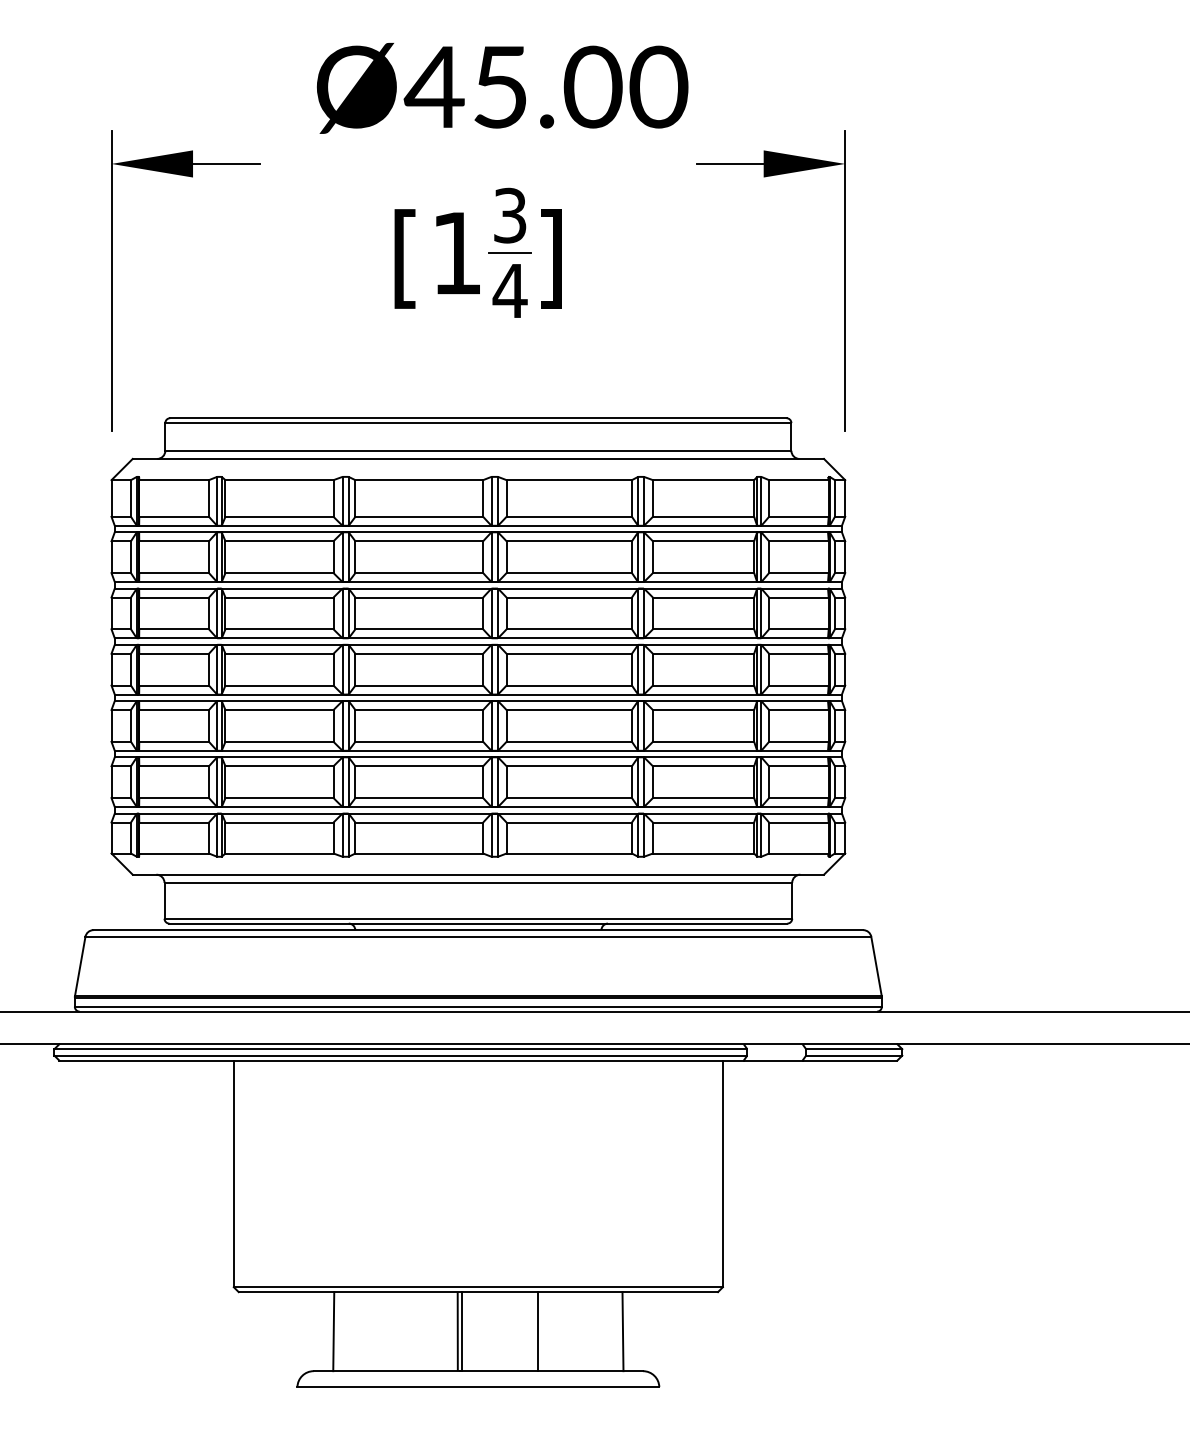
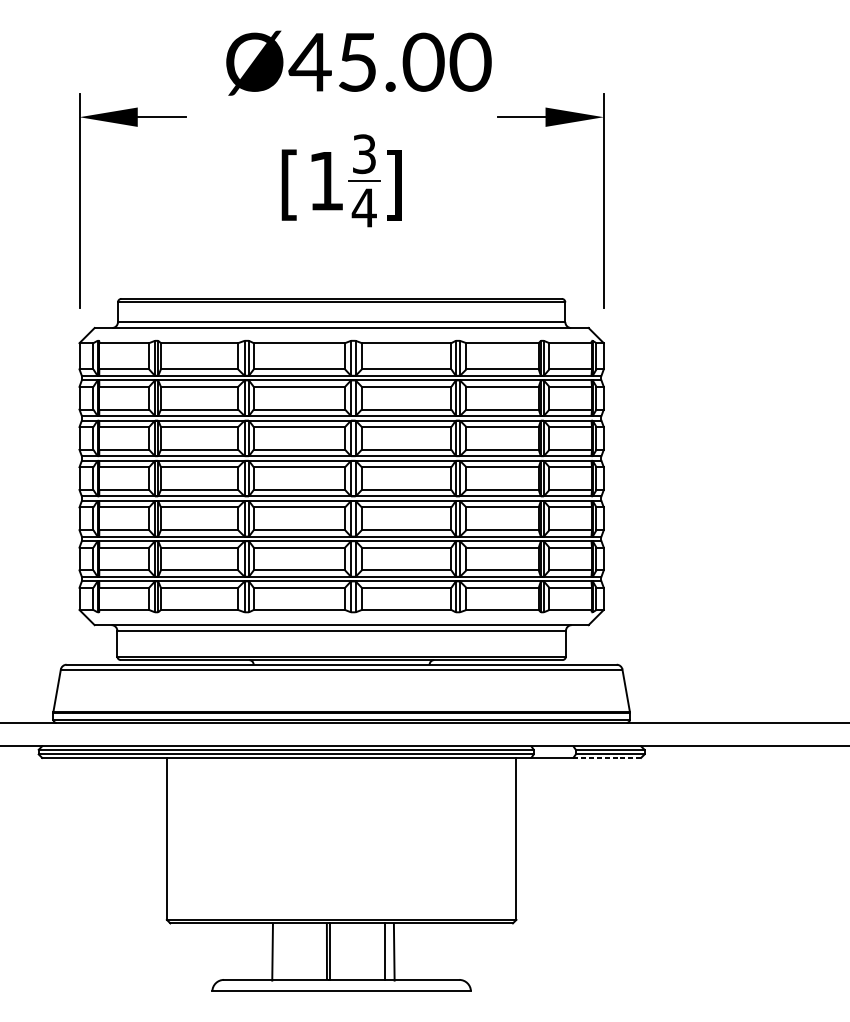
line: (849, 1060) -> (606, 757), solid -> dashed
line: (333, 1331) -> (272, 952), moved
line: (622, 1331) -> (393, 952), moved

